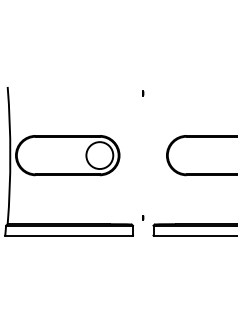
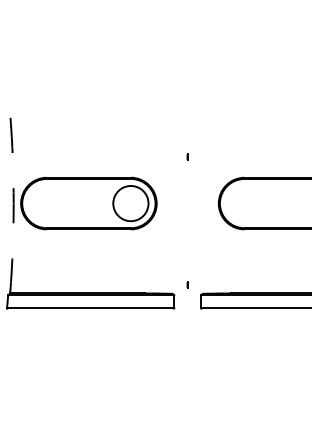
part: (143, 92) -> (187, 156), moved
arc: (10, 155) -> (13, 203), solid -> dashed

